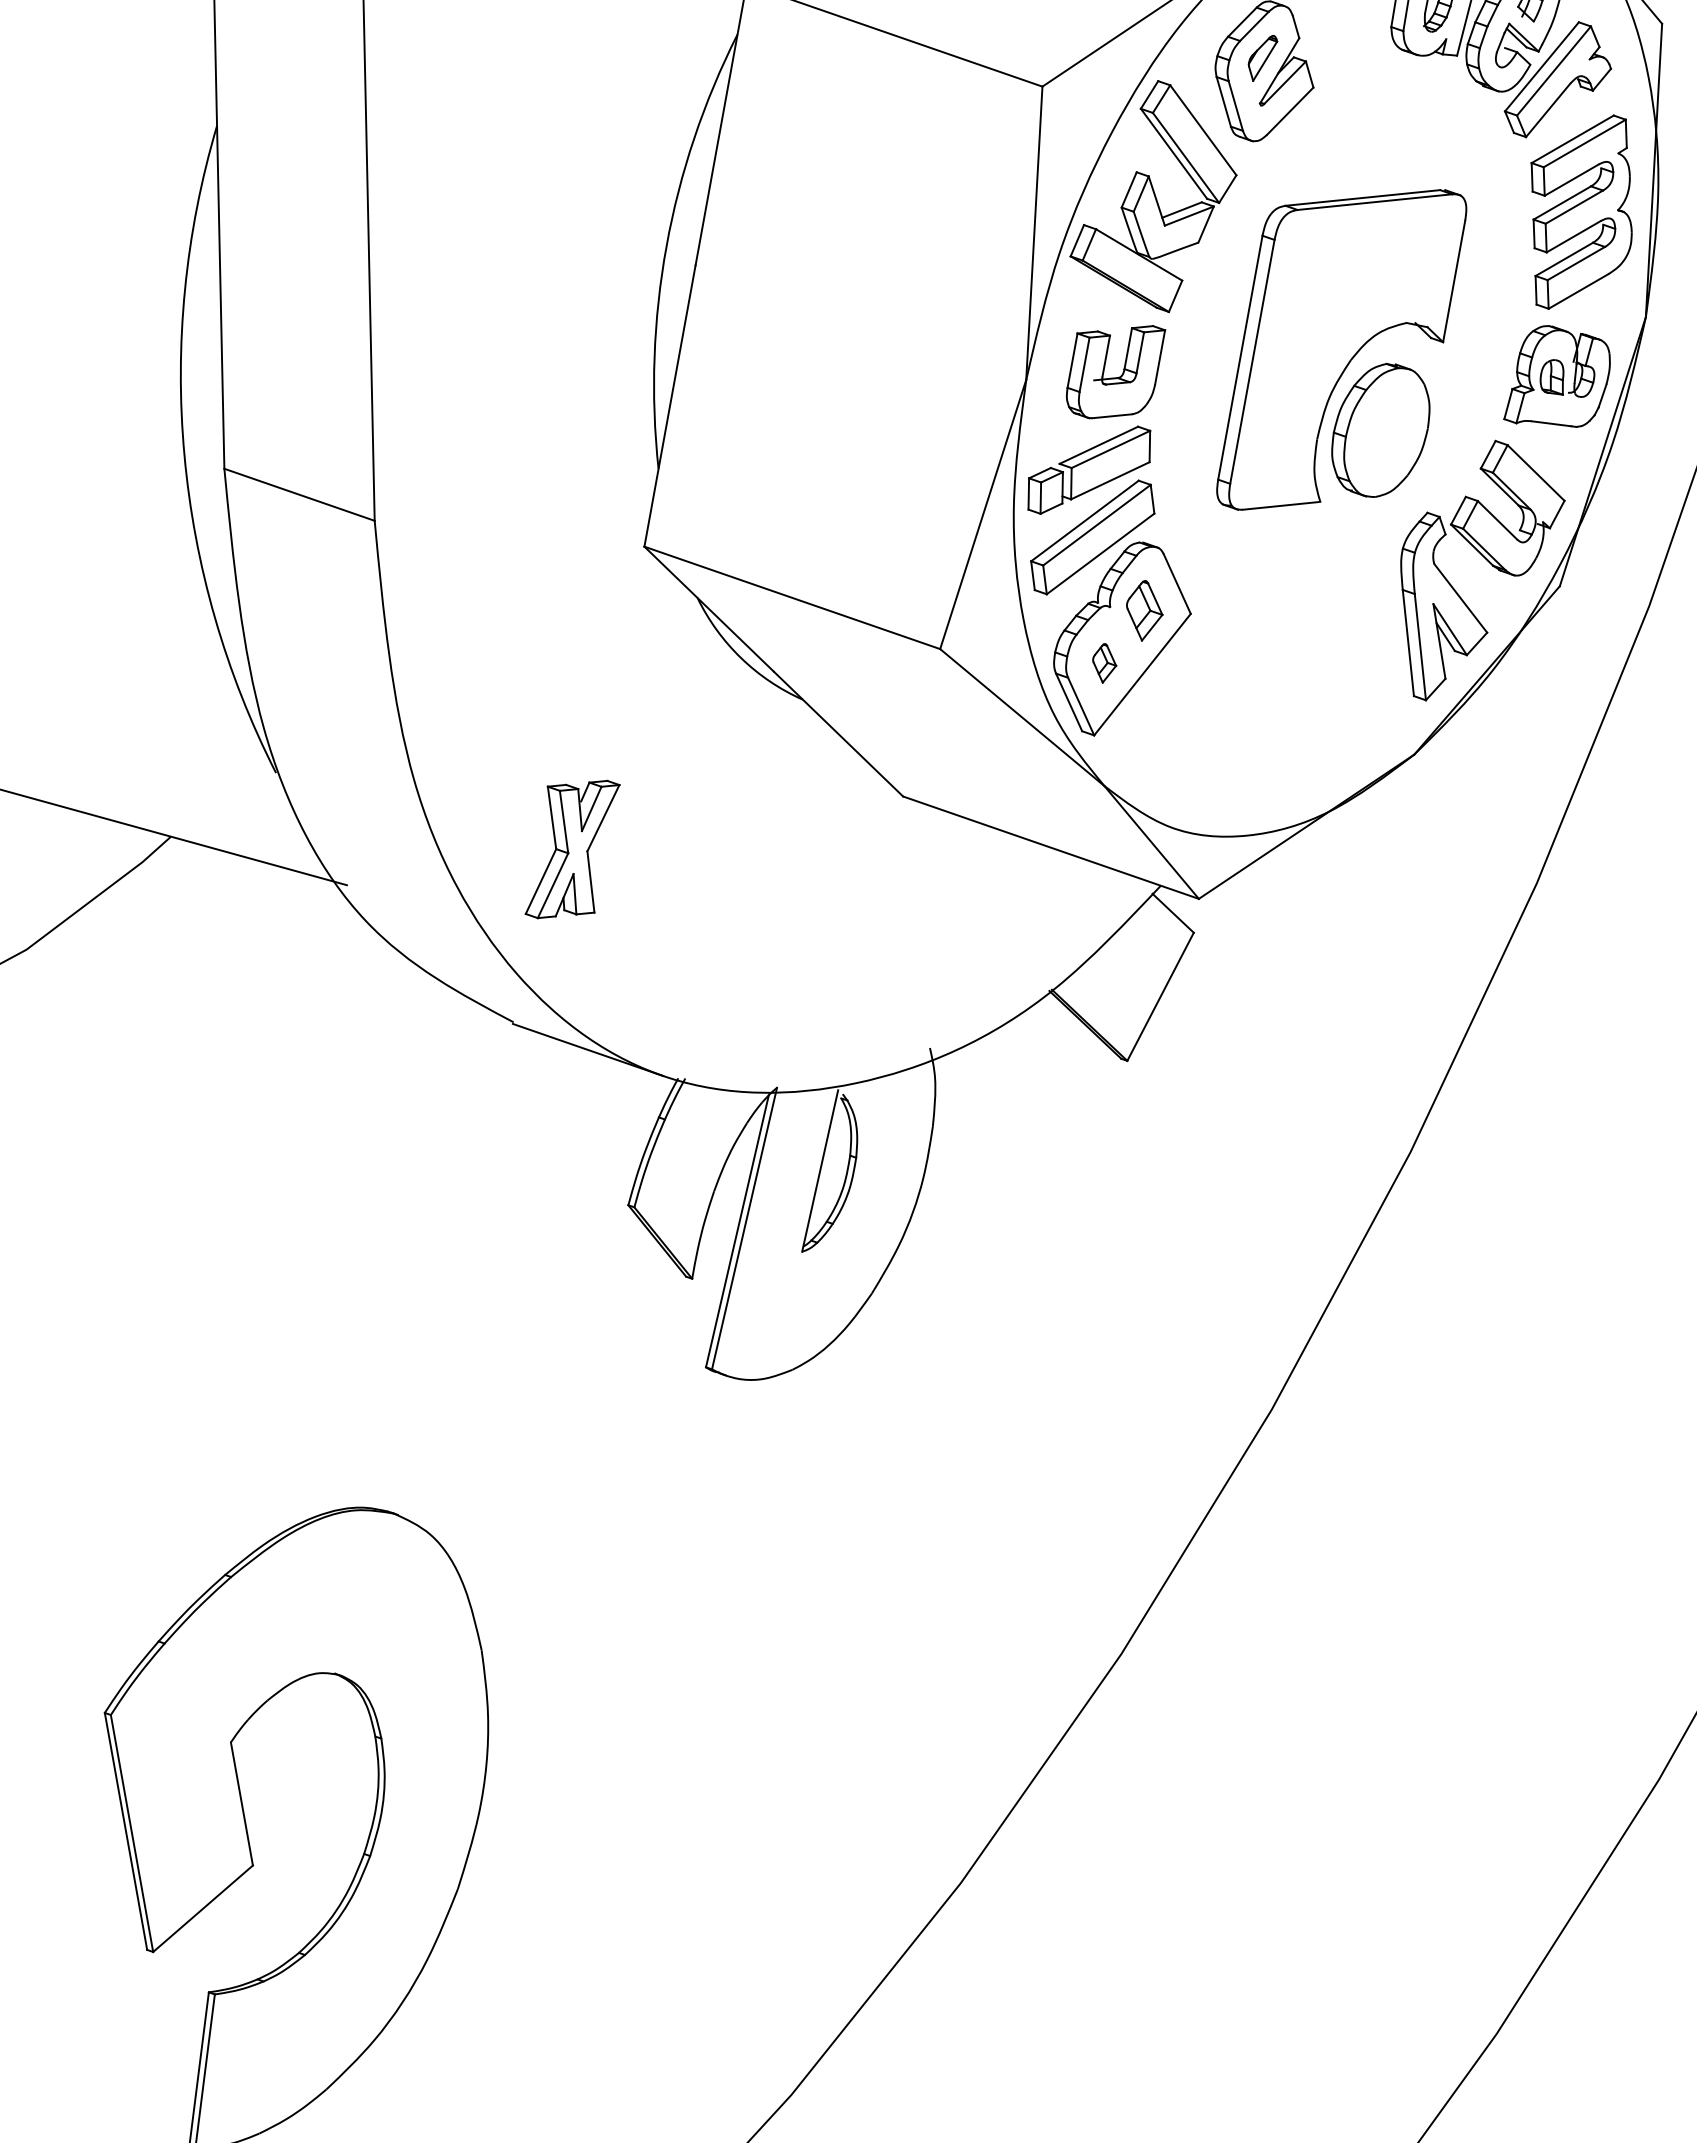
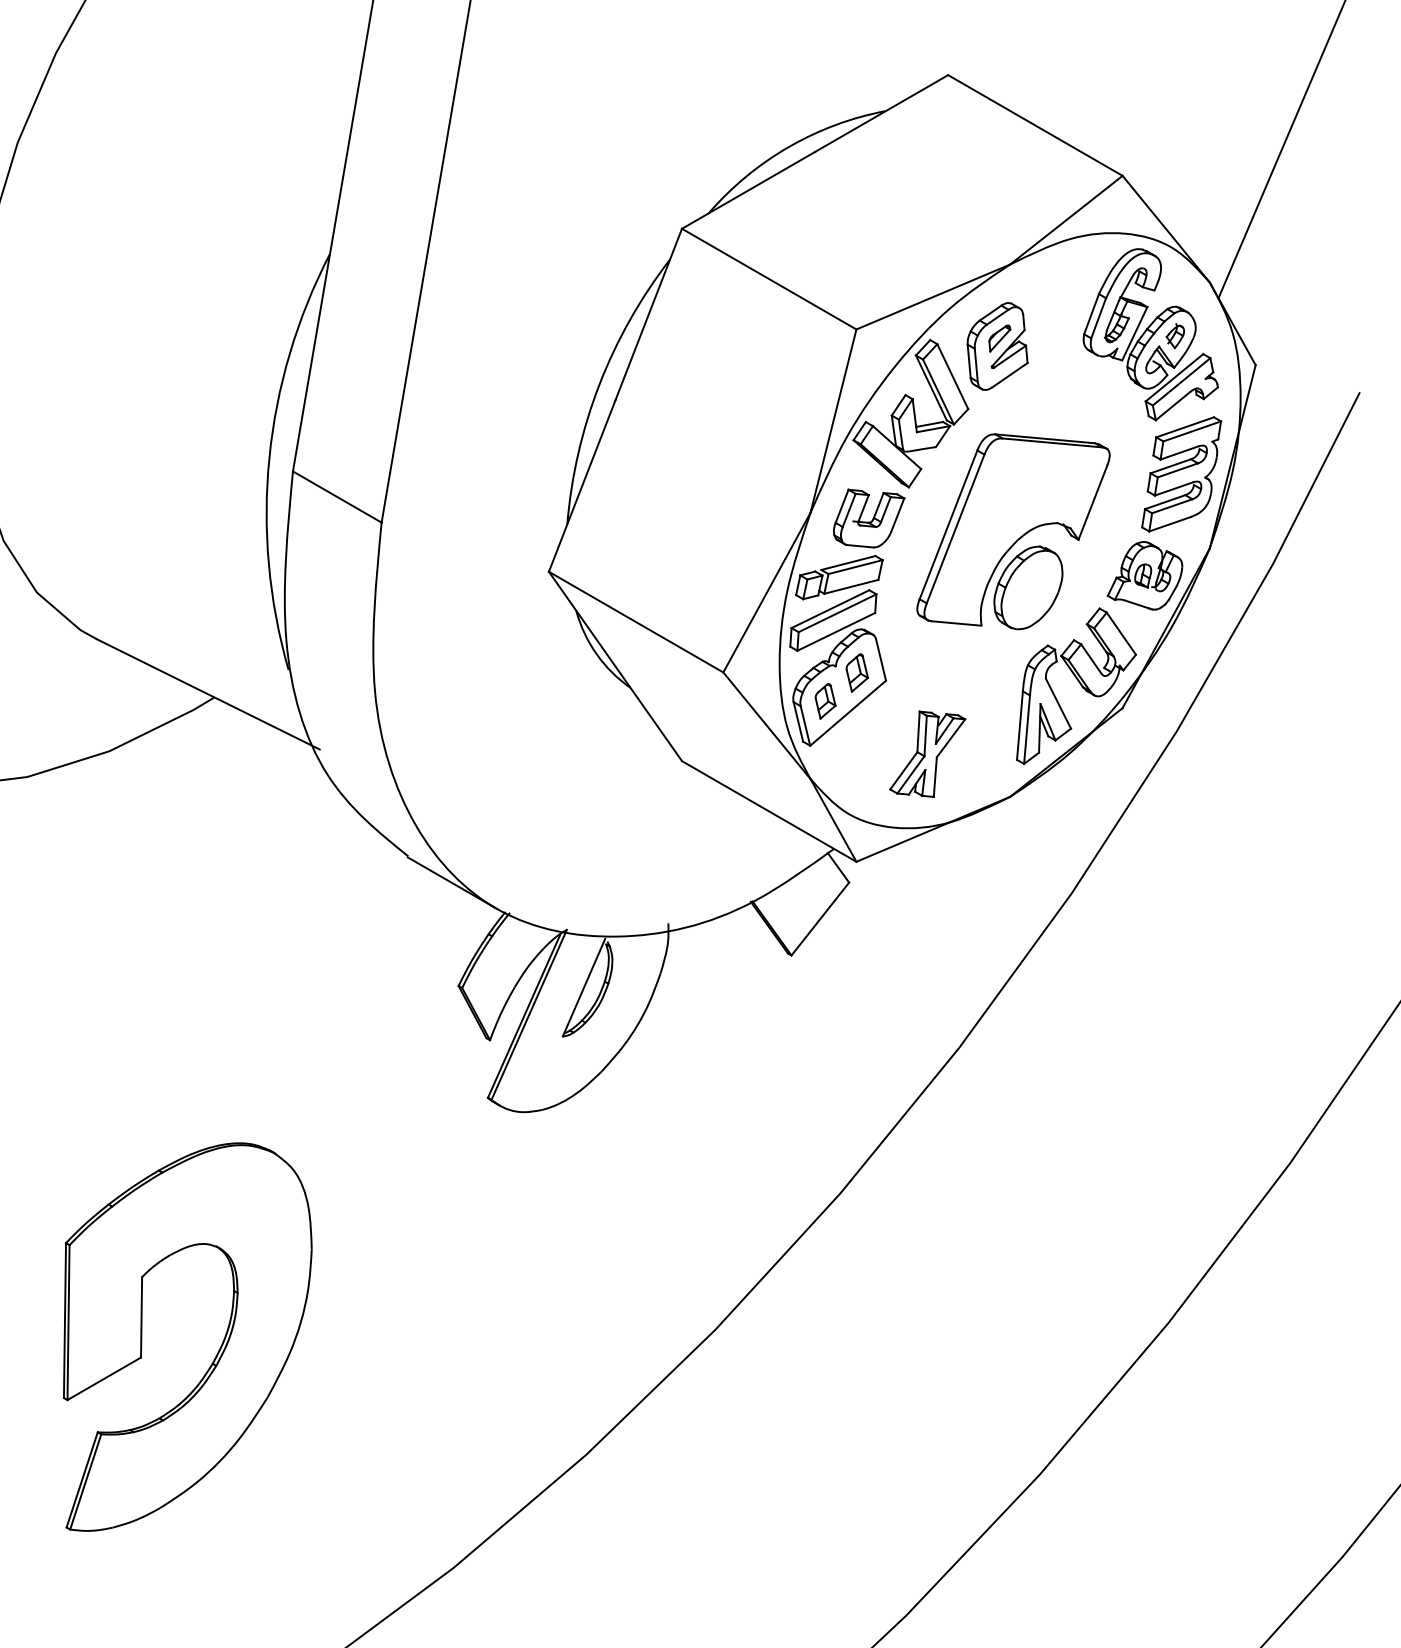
part: (1104, 663) -> (825, 701), size x1.43
part: (572, 848) -> (927, 753), moved

